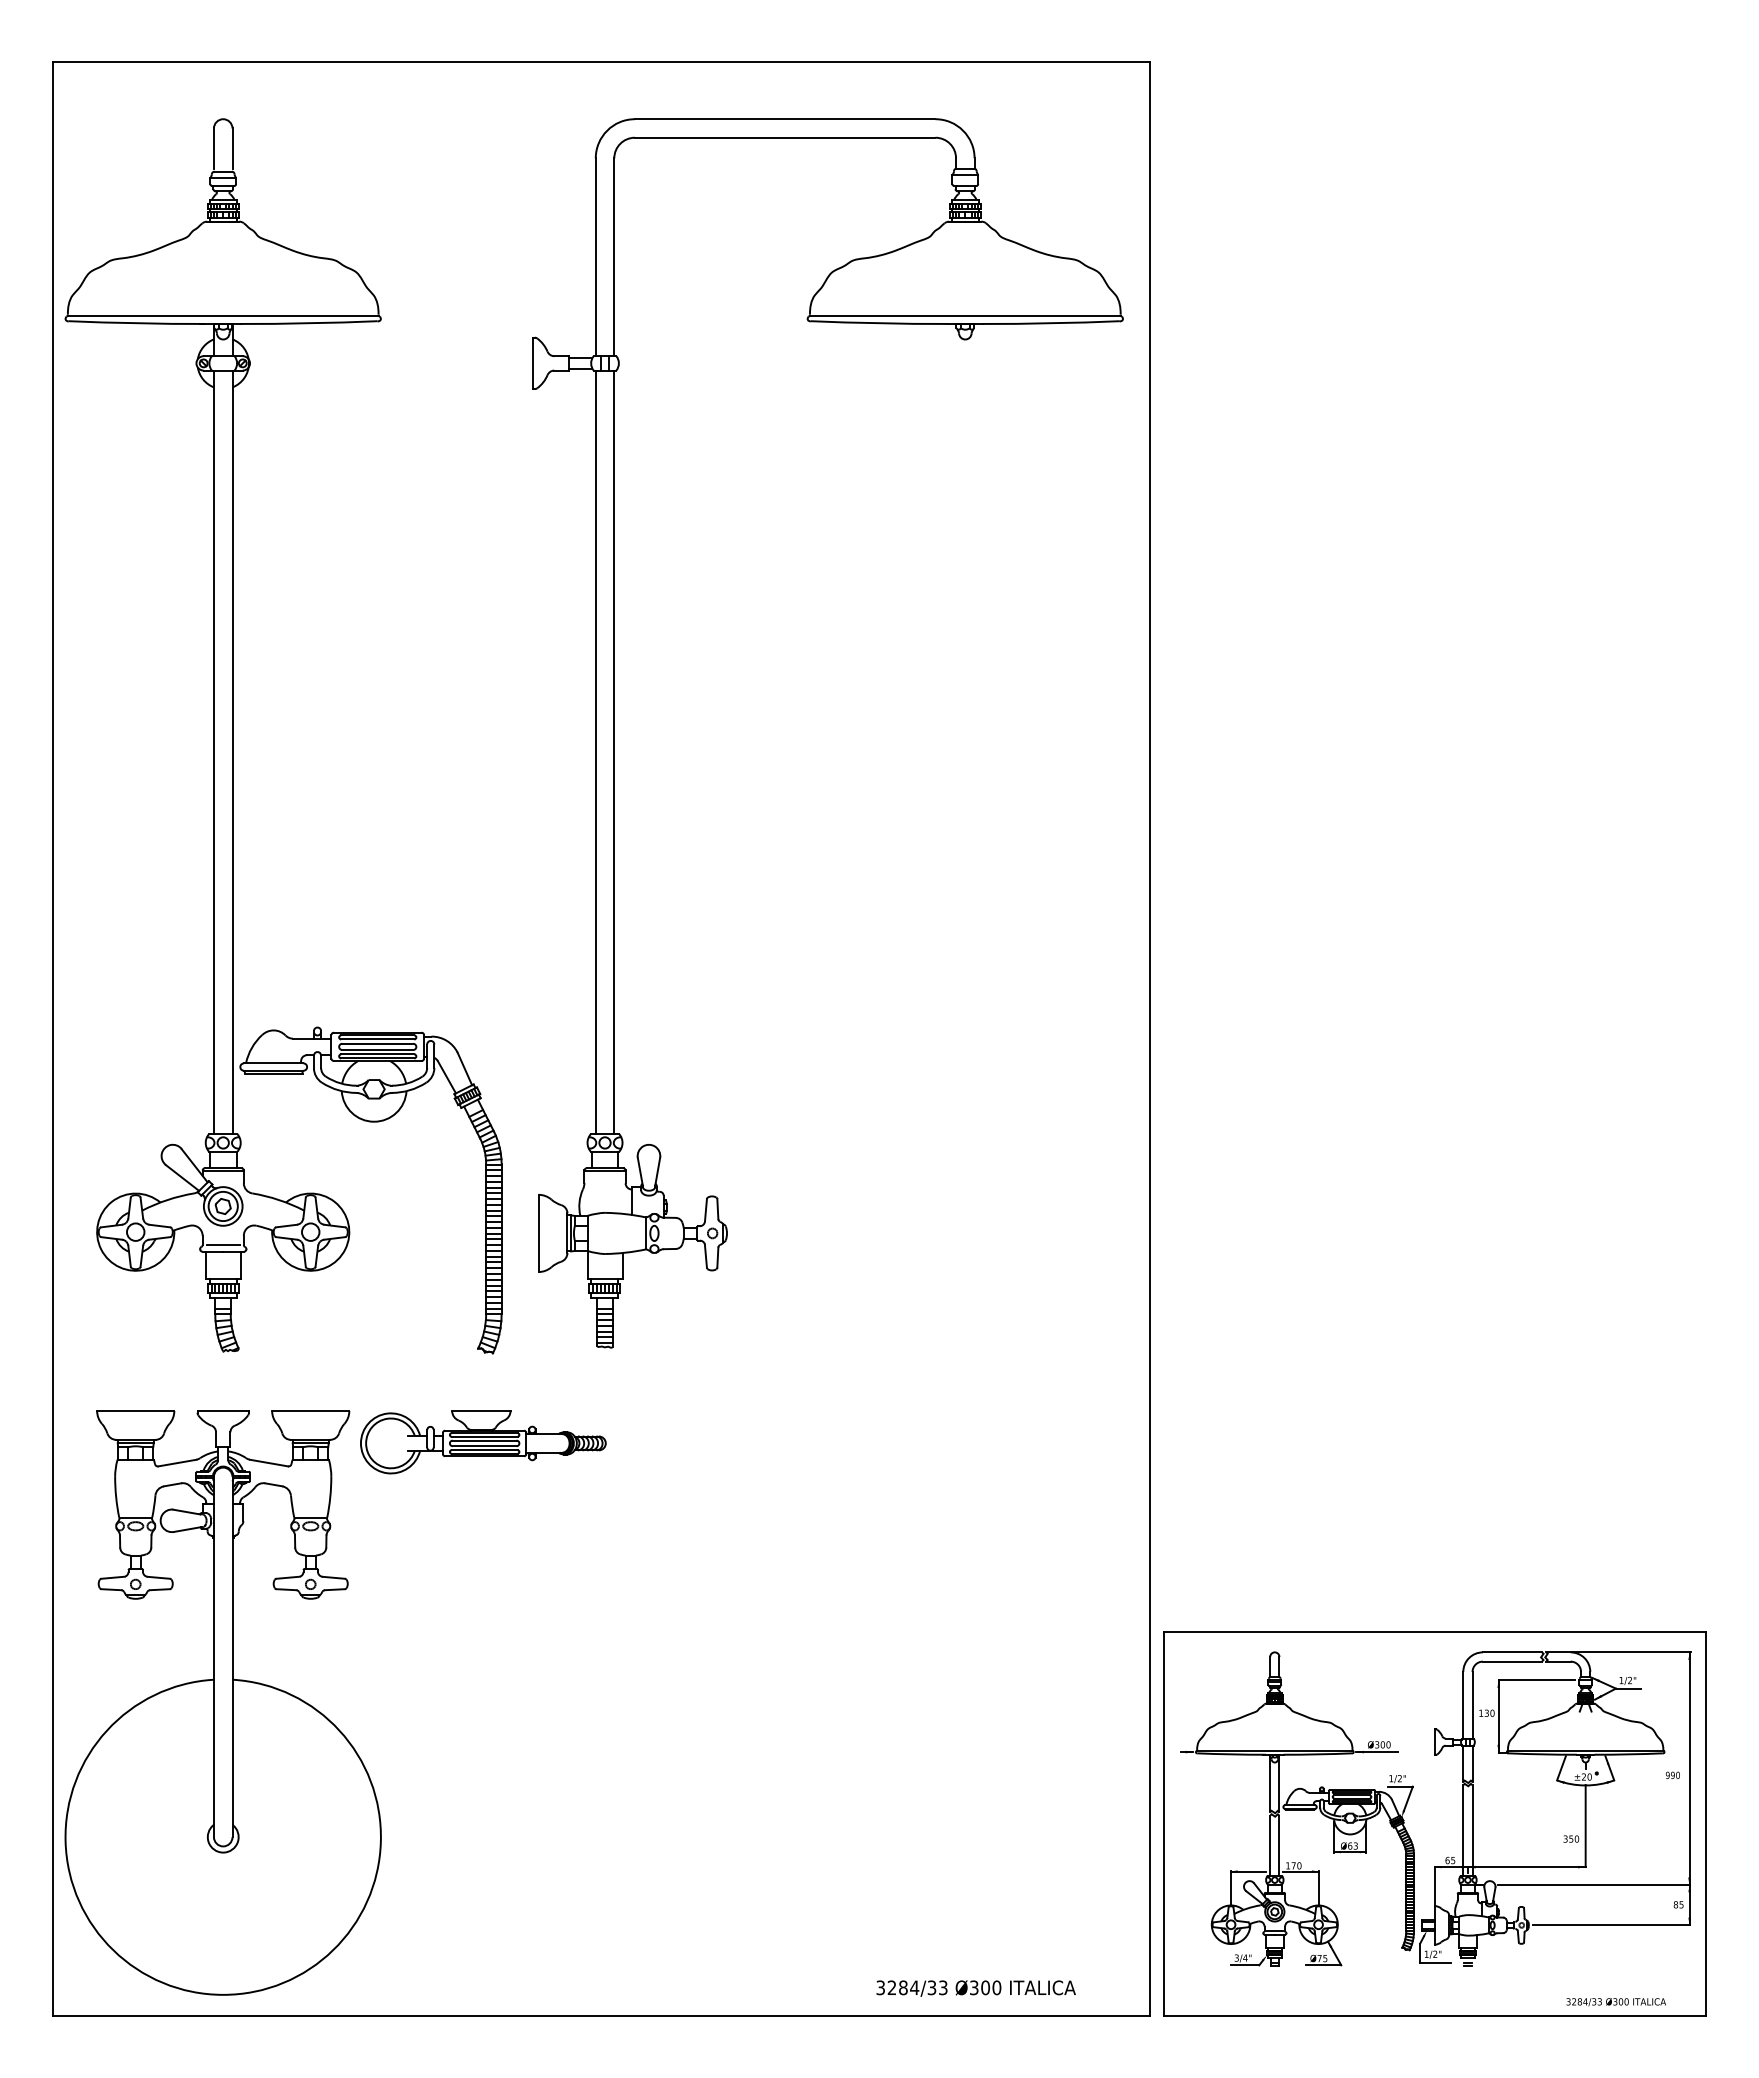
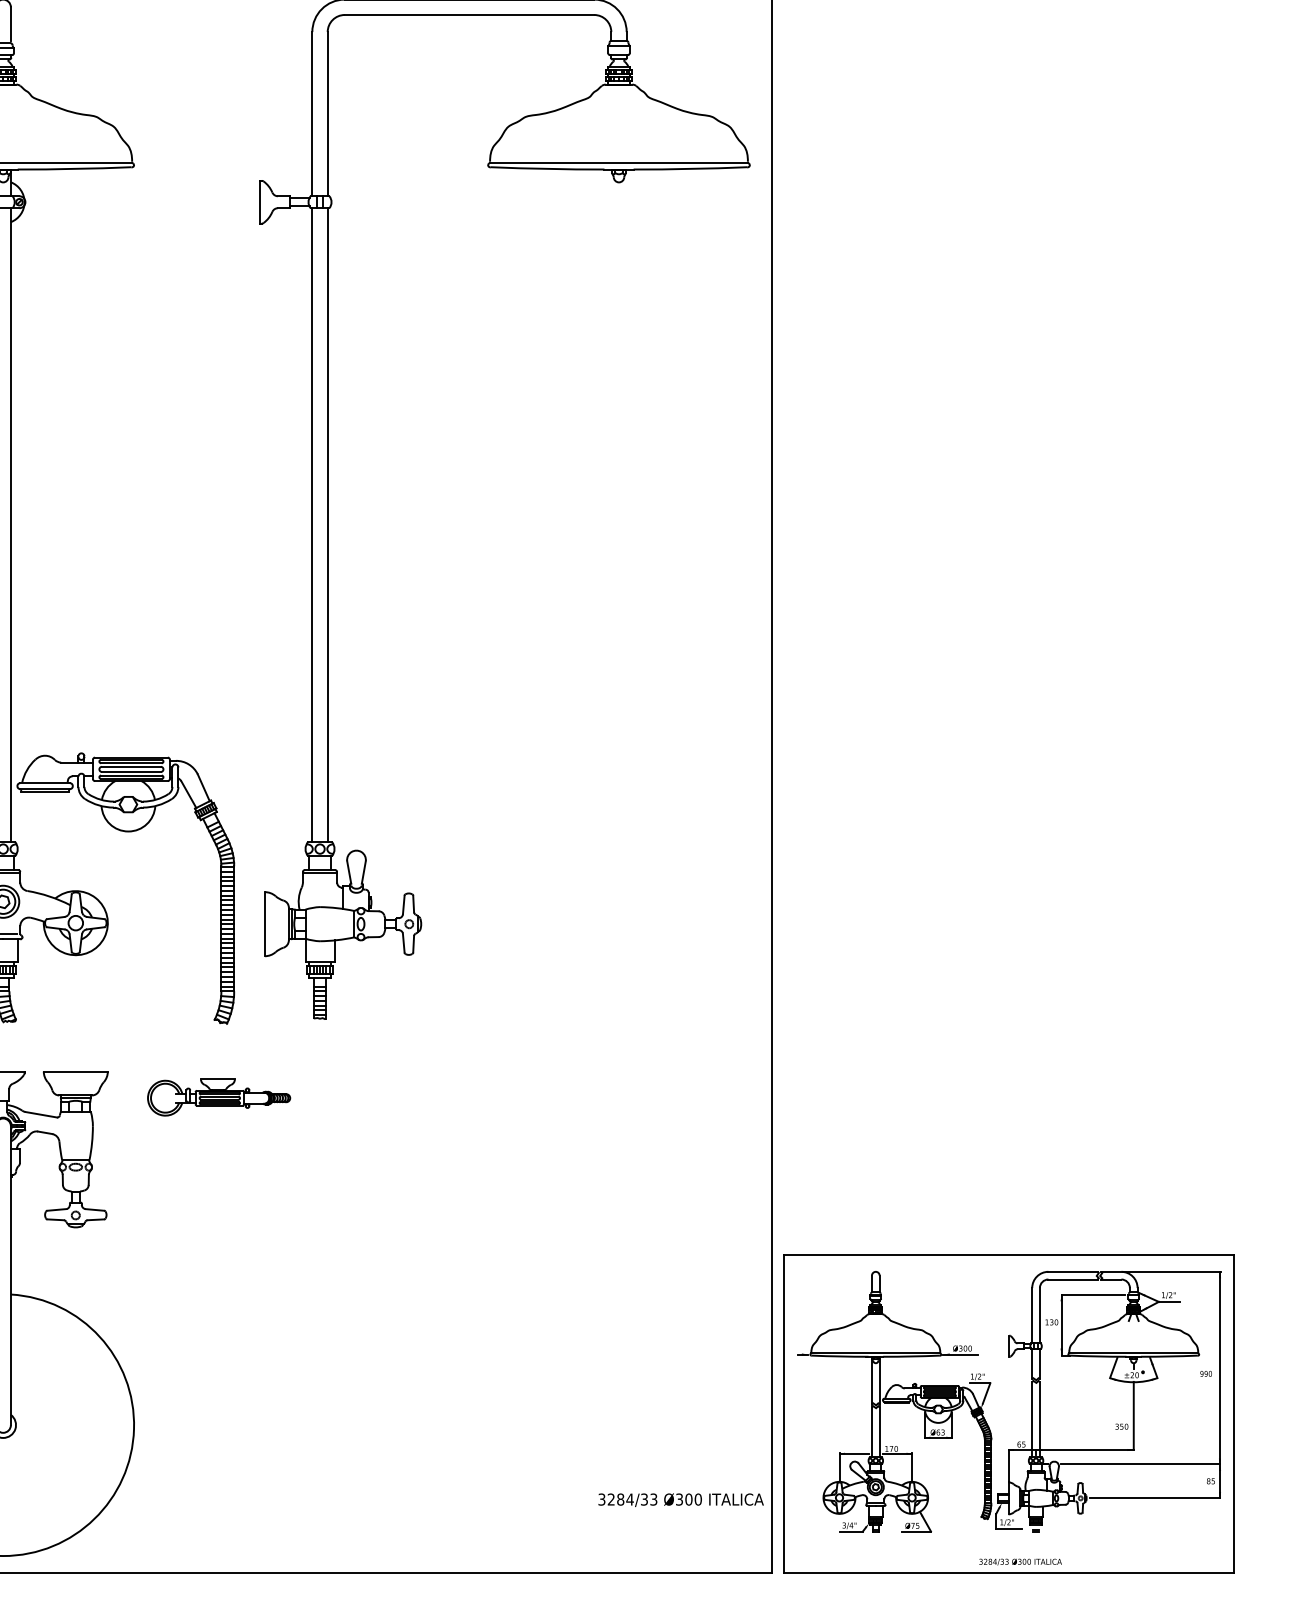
part: (483, 1442) -> (219, 1097), size x0.7
text: (975, 1988) -> (680, 1500), moved
text: (1615, 2002) -> (1019, 1562), moved

